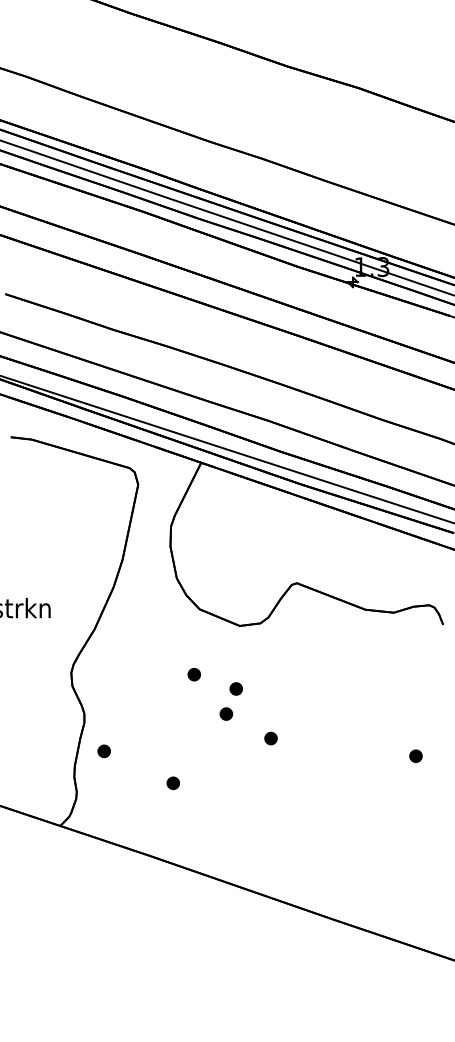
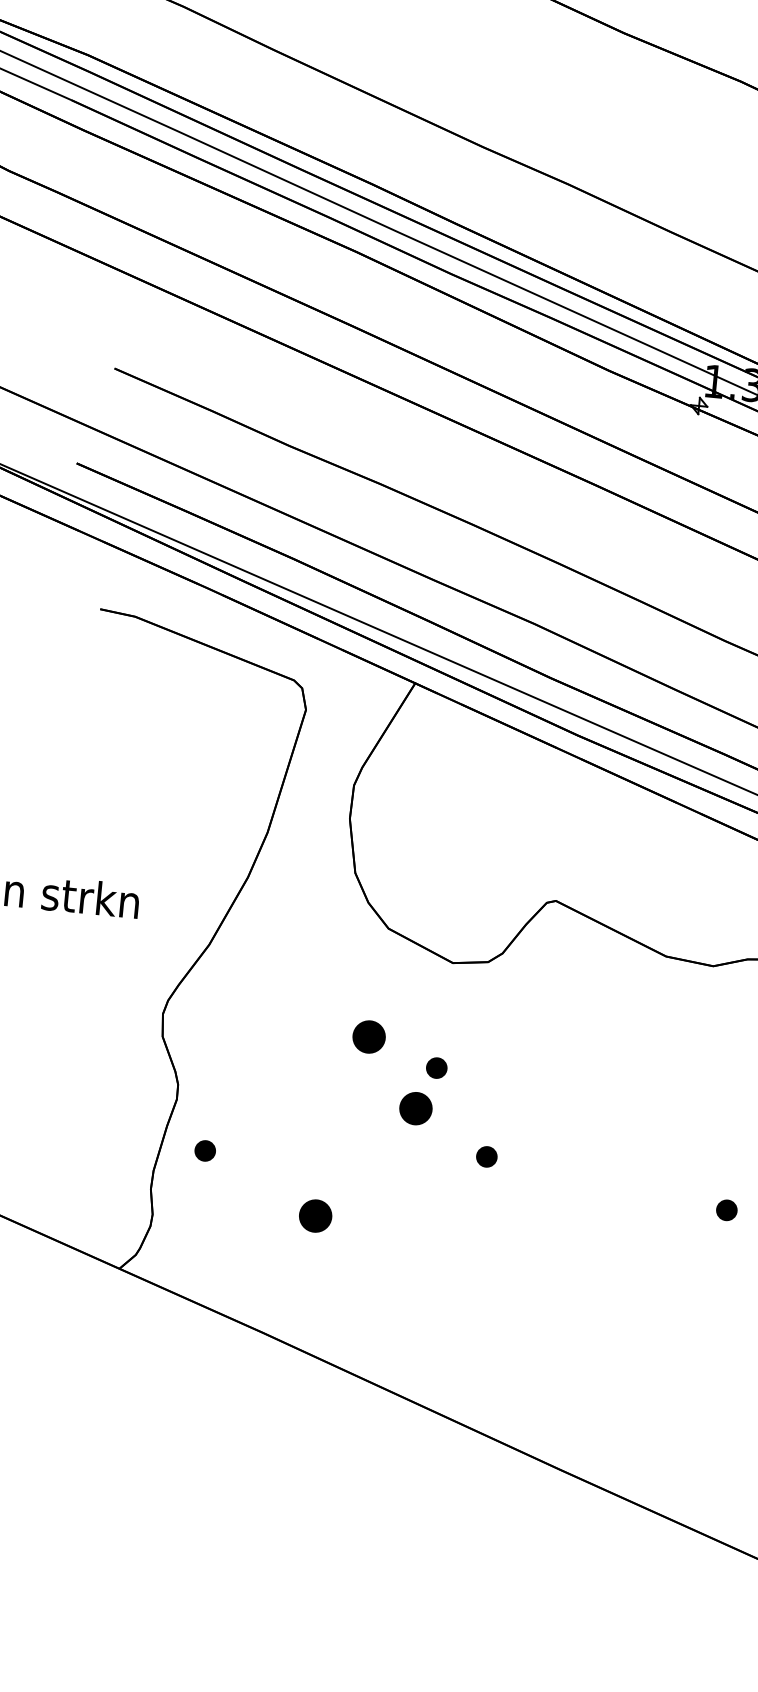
part: (193, 674) -> (367, 1036), size x1.6
part: (226, 713) -> (416, 1107), size x1.6
part: (173, 782) -> (316, 1214), size x1.6

